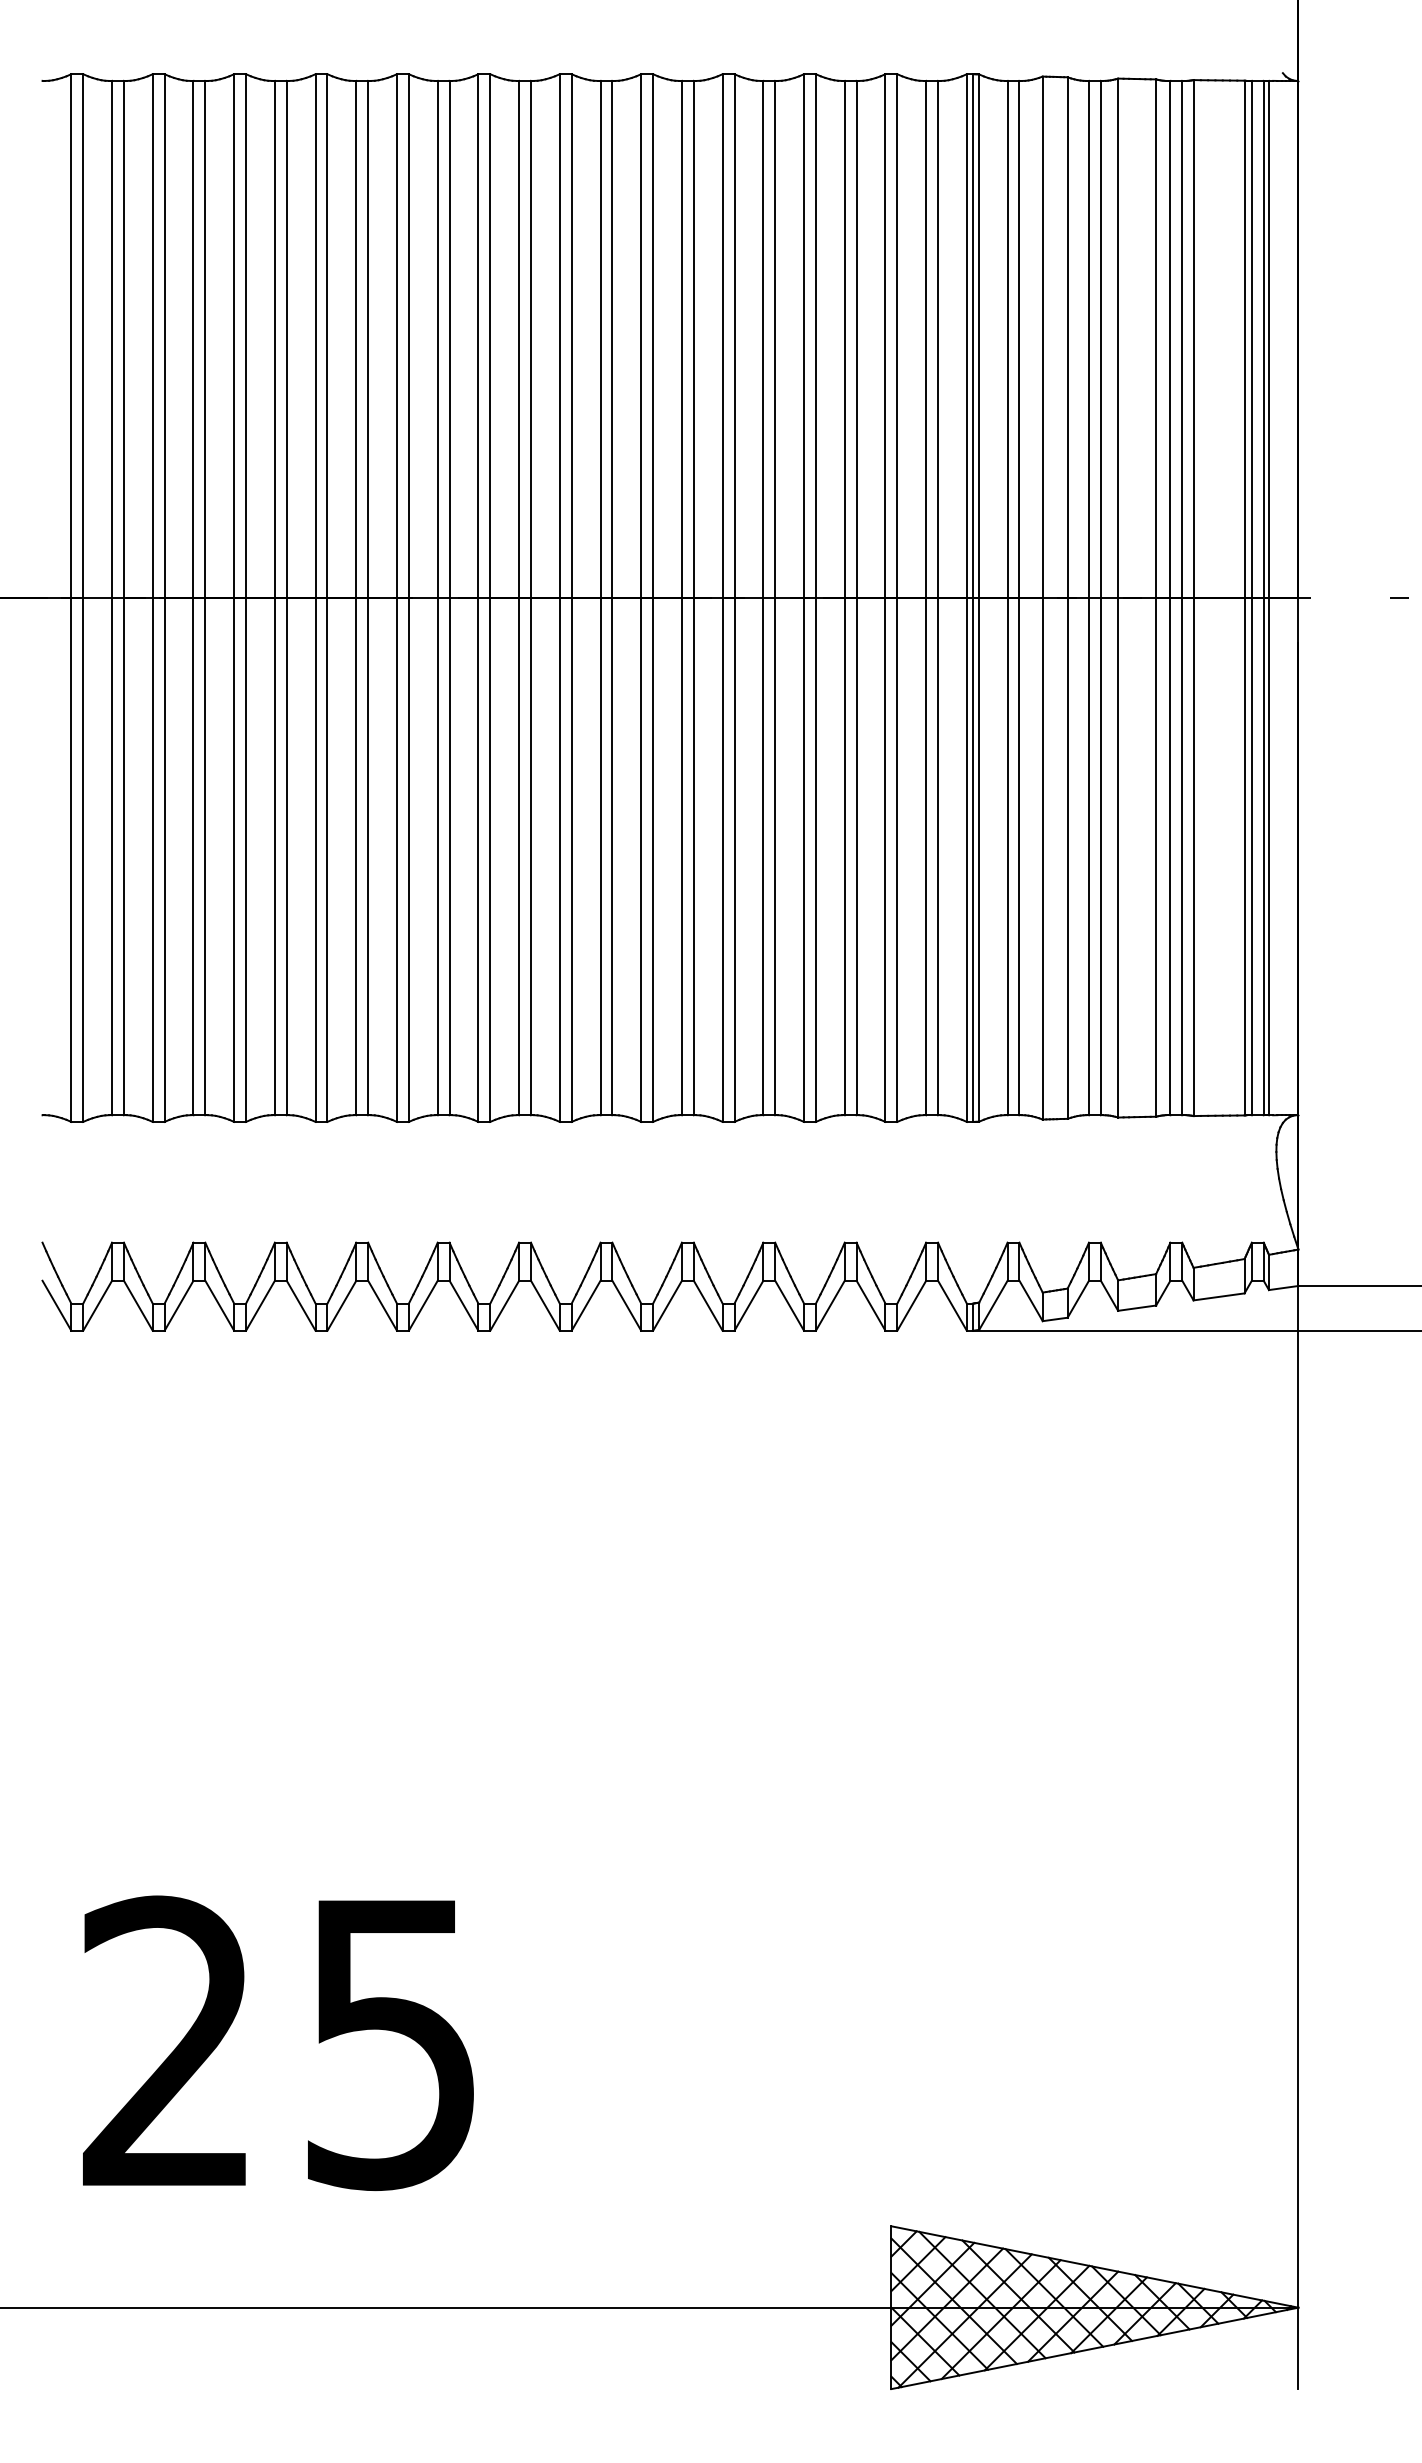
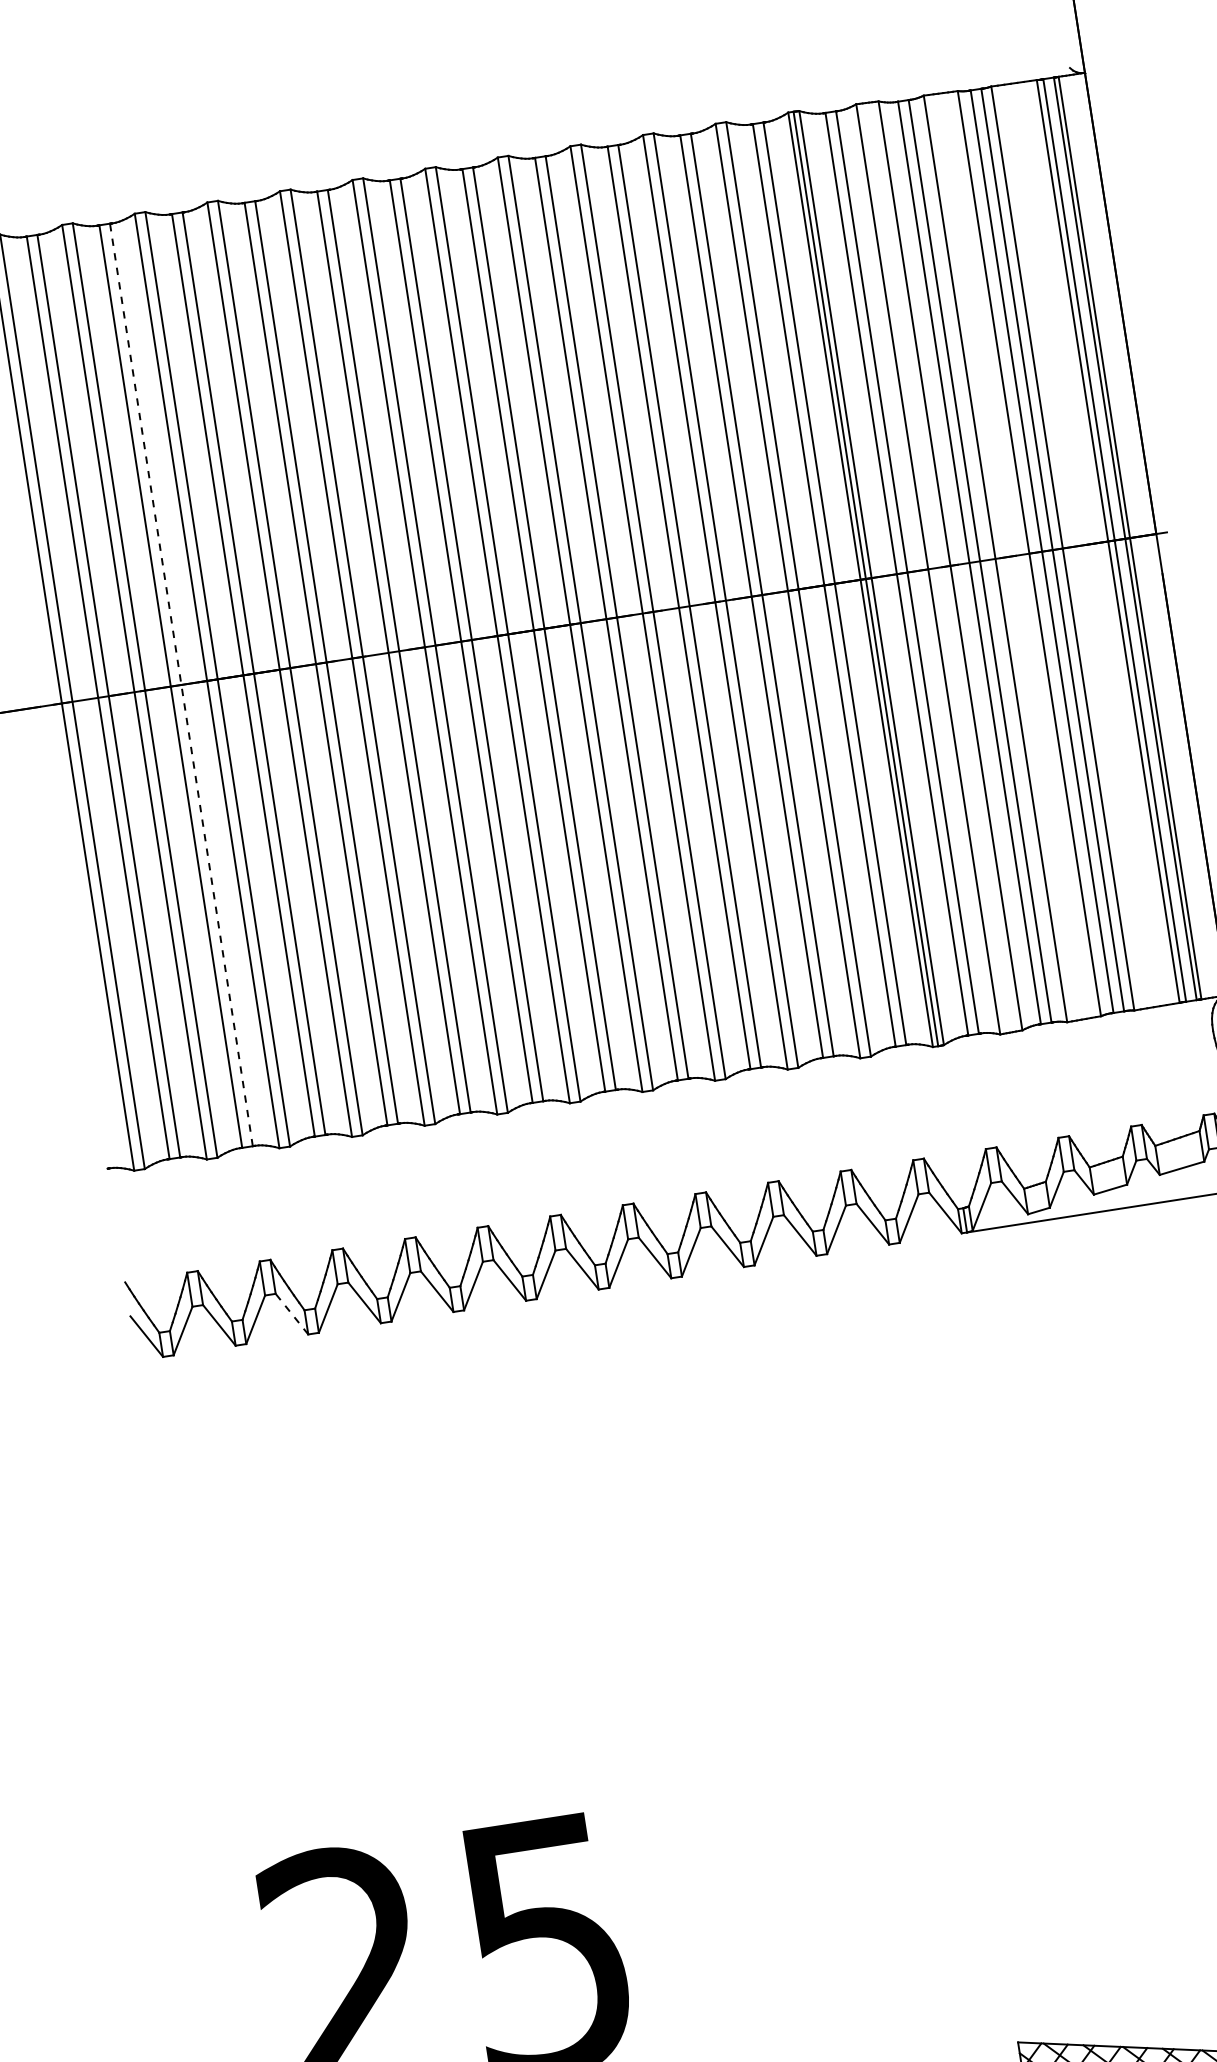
line: (205, 597) -> (181, 684), solid -> dashed
line: (219, 1305) -> (291, 1313), solid -> dashed

